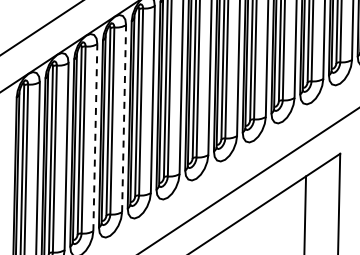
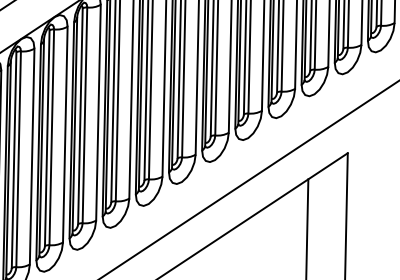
line: (124, 118) -> (98, 112), dashed -> solid
line: (95, 137) -> (65, 134), dashed -> solid

